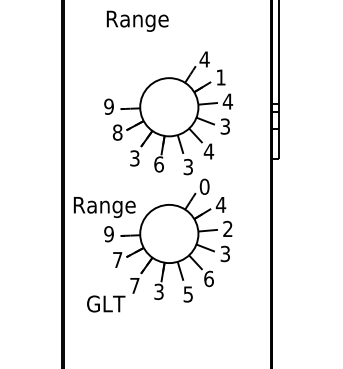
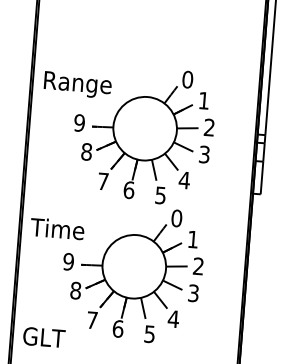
text: (137, 20) -> (77, 84), moved
text: (204, 59) -> (187, 79), 4 -> 0
text: (227, 101) -> (209, 127), 4 -> 2
text: (134, 158) -> (102, 181), 3 -> 7
text: (188, 166) -> (160, 194), 3 -> 5
text: (220, 204) -> (192, 239), 4 -> 1
text: (103, 206) -> (64, 231), Range -> Time
text: (117, 259) -> (75, 290), 7 -> 8
text: (208, 278) -> (173, 318), 6 -> 4
text: (158, 291) -> (117, 328), 3 -> 6
text: (106, 303) -> (44, 337), moved

